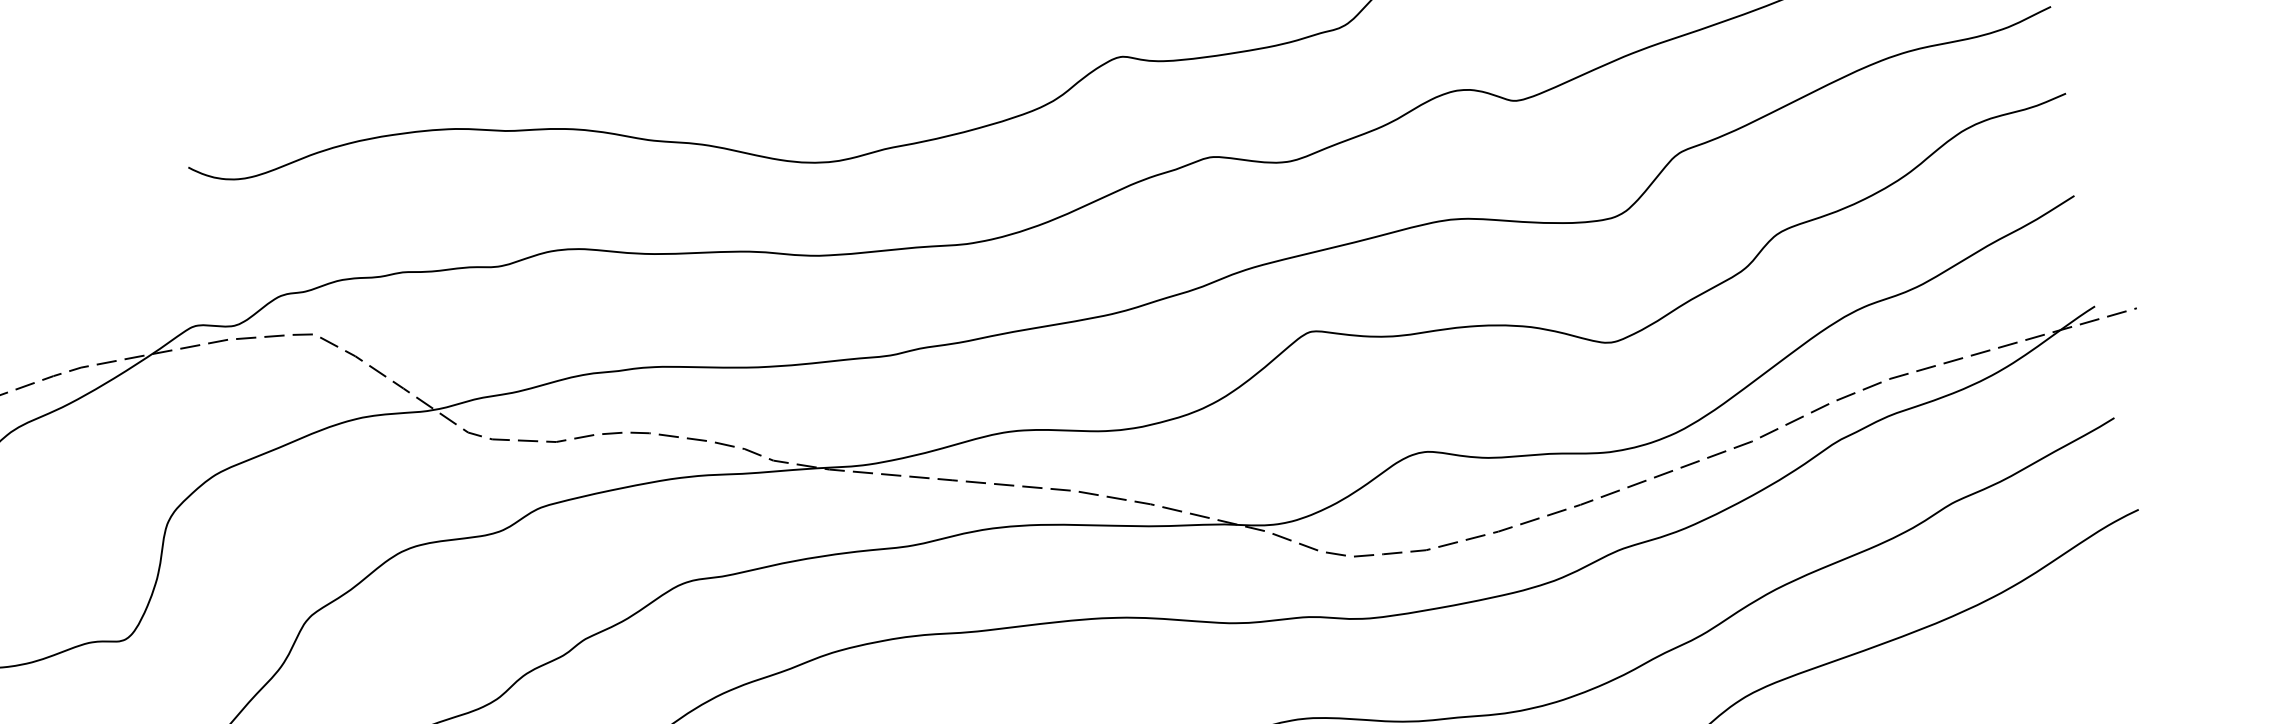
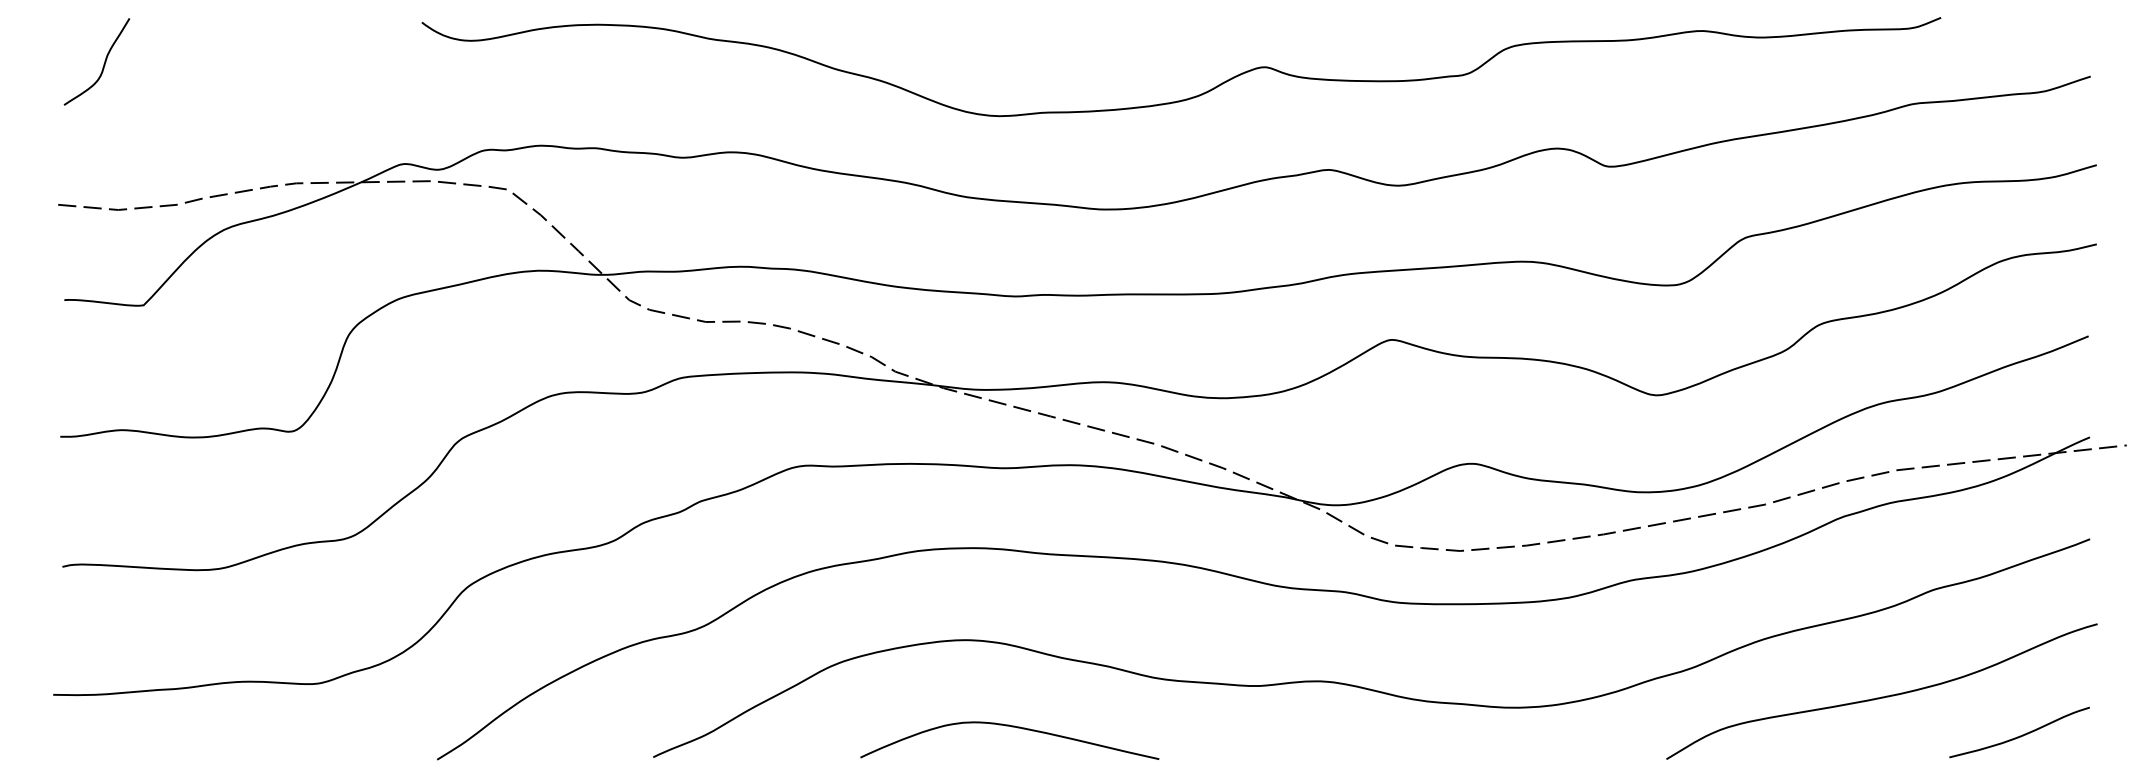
curve: (2074, 646) -> (2019, 735), added

